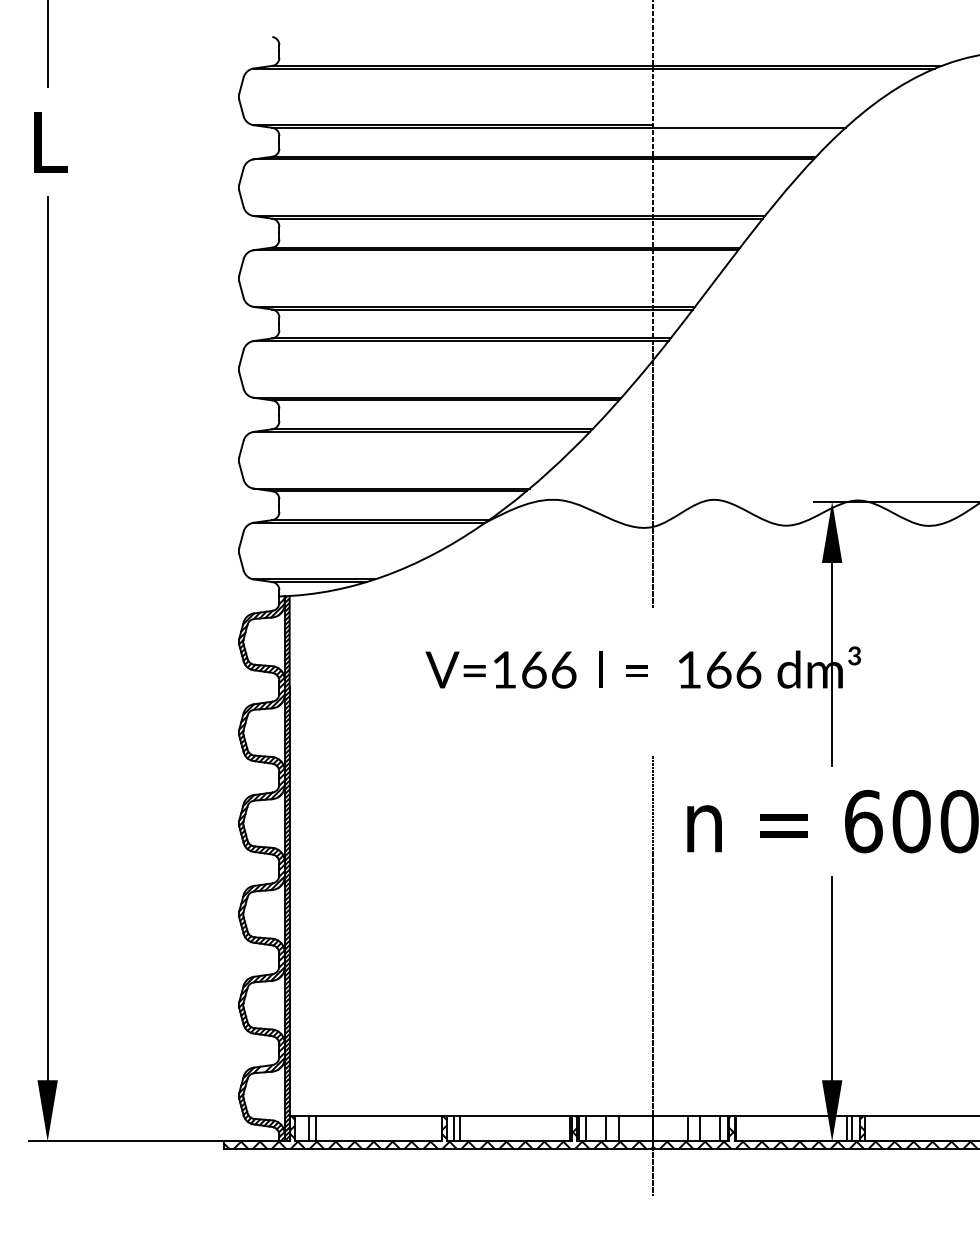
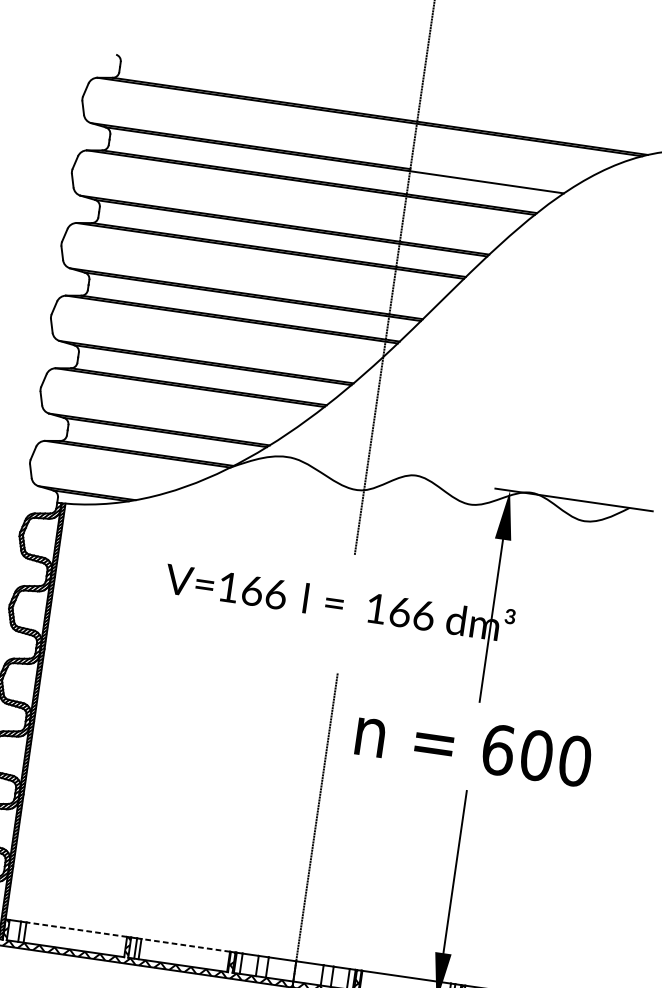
line: (378, 1116) -> (76, 929), solid -> dashed
line: (514, 1116) -> (185, 945), solid -> dashed

